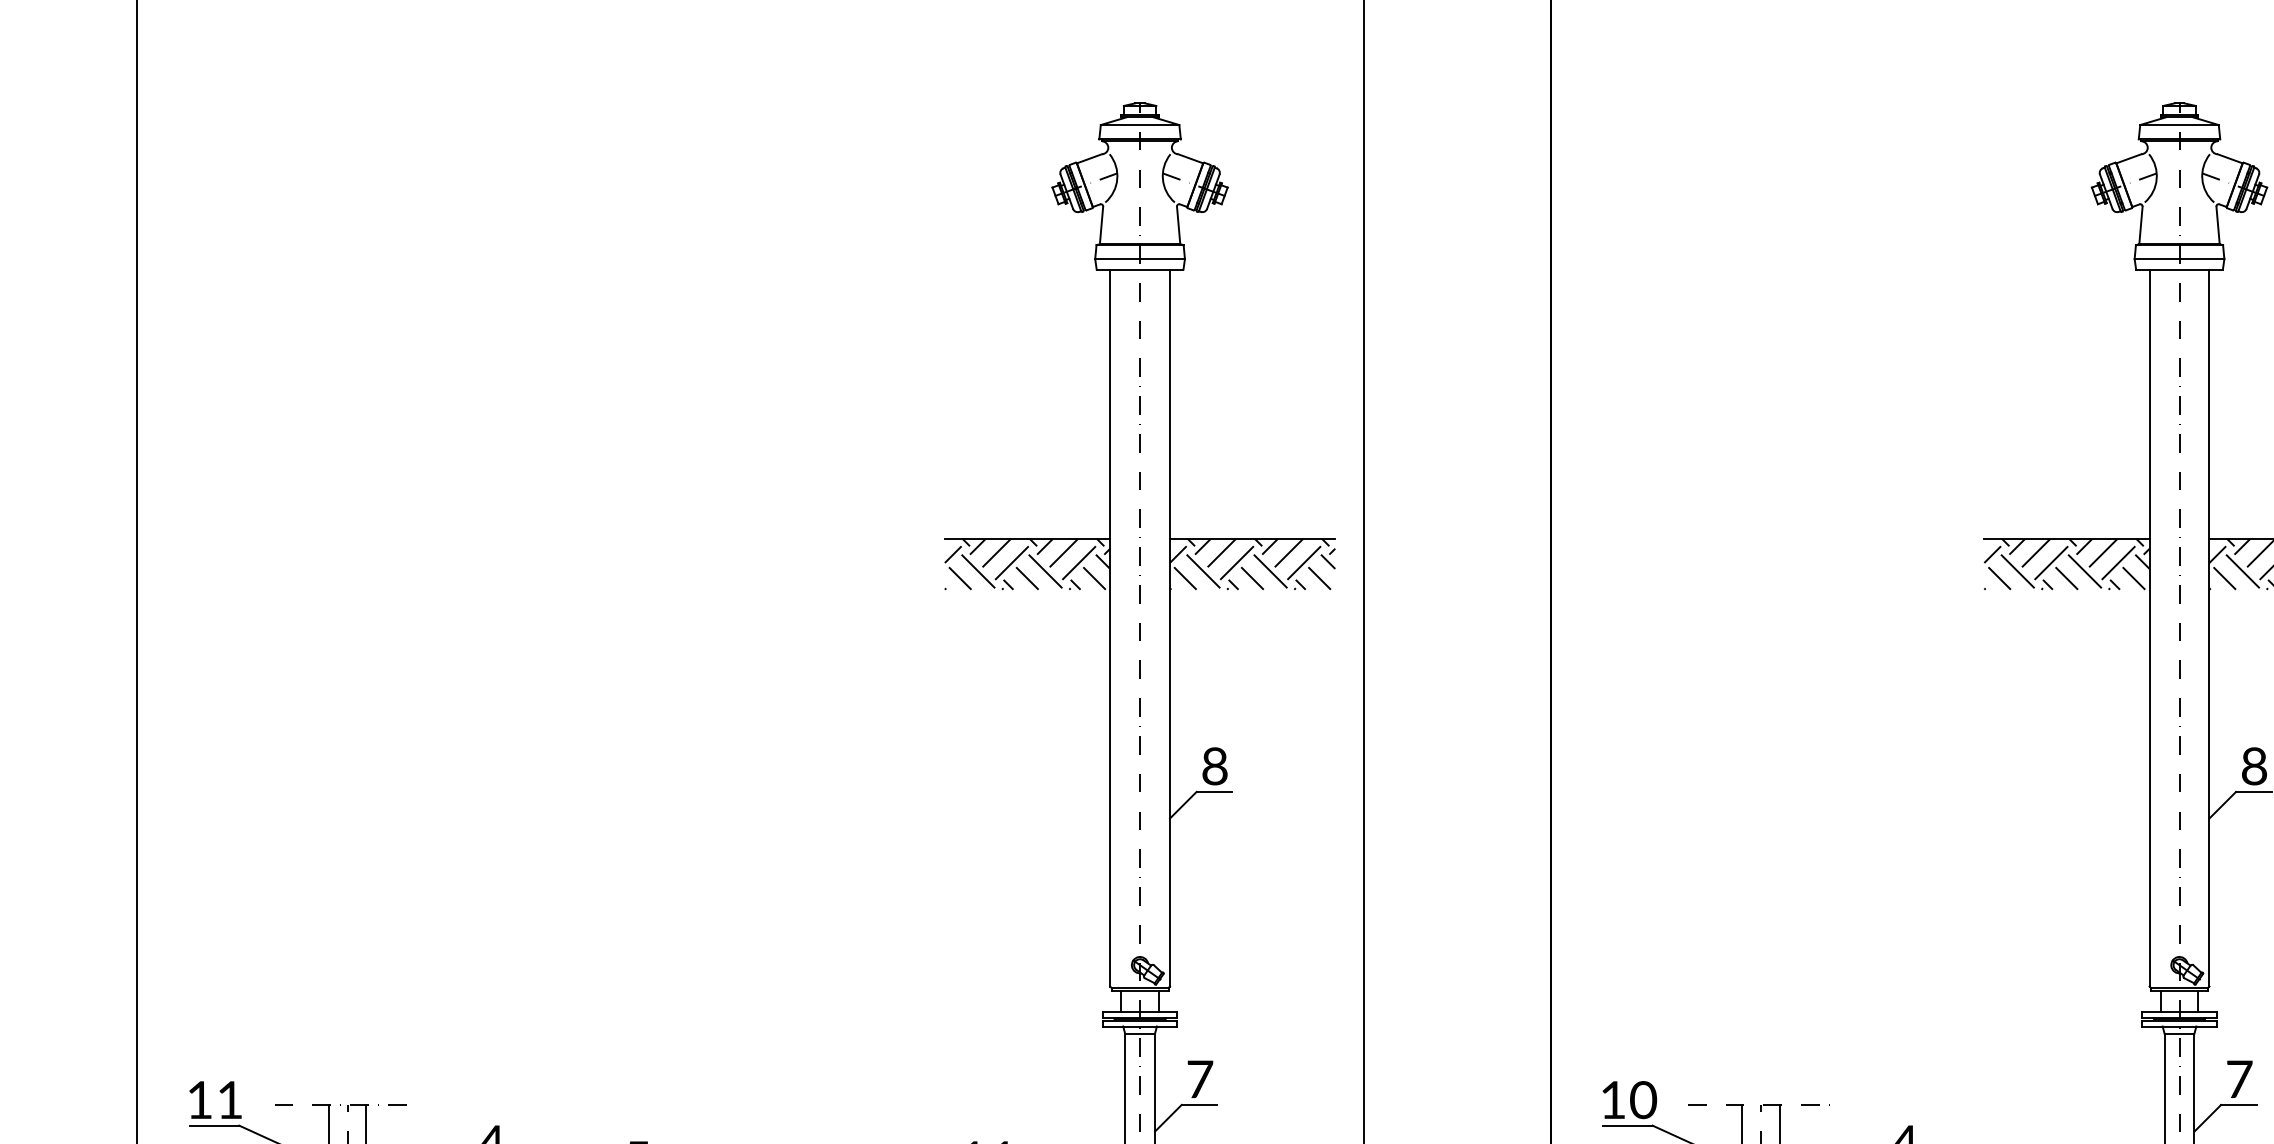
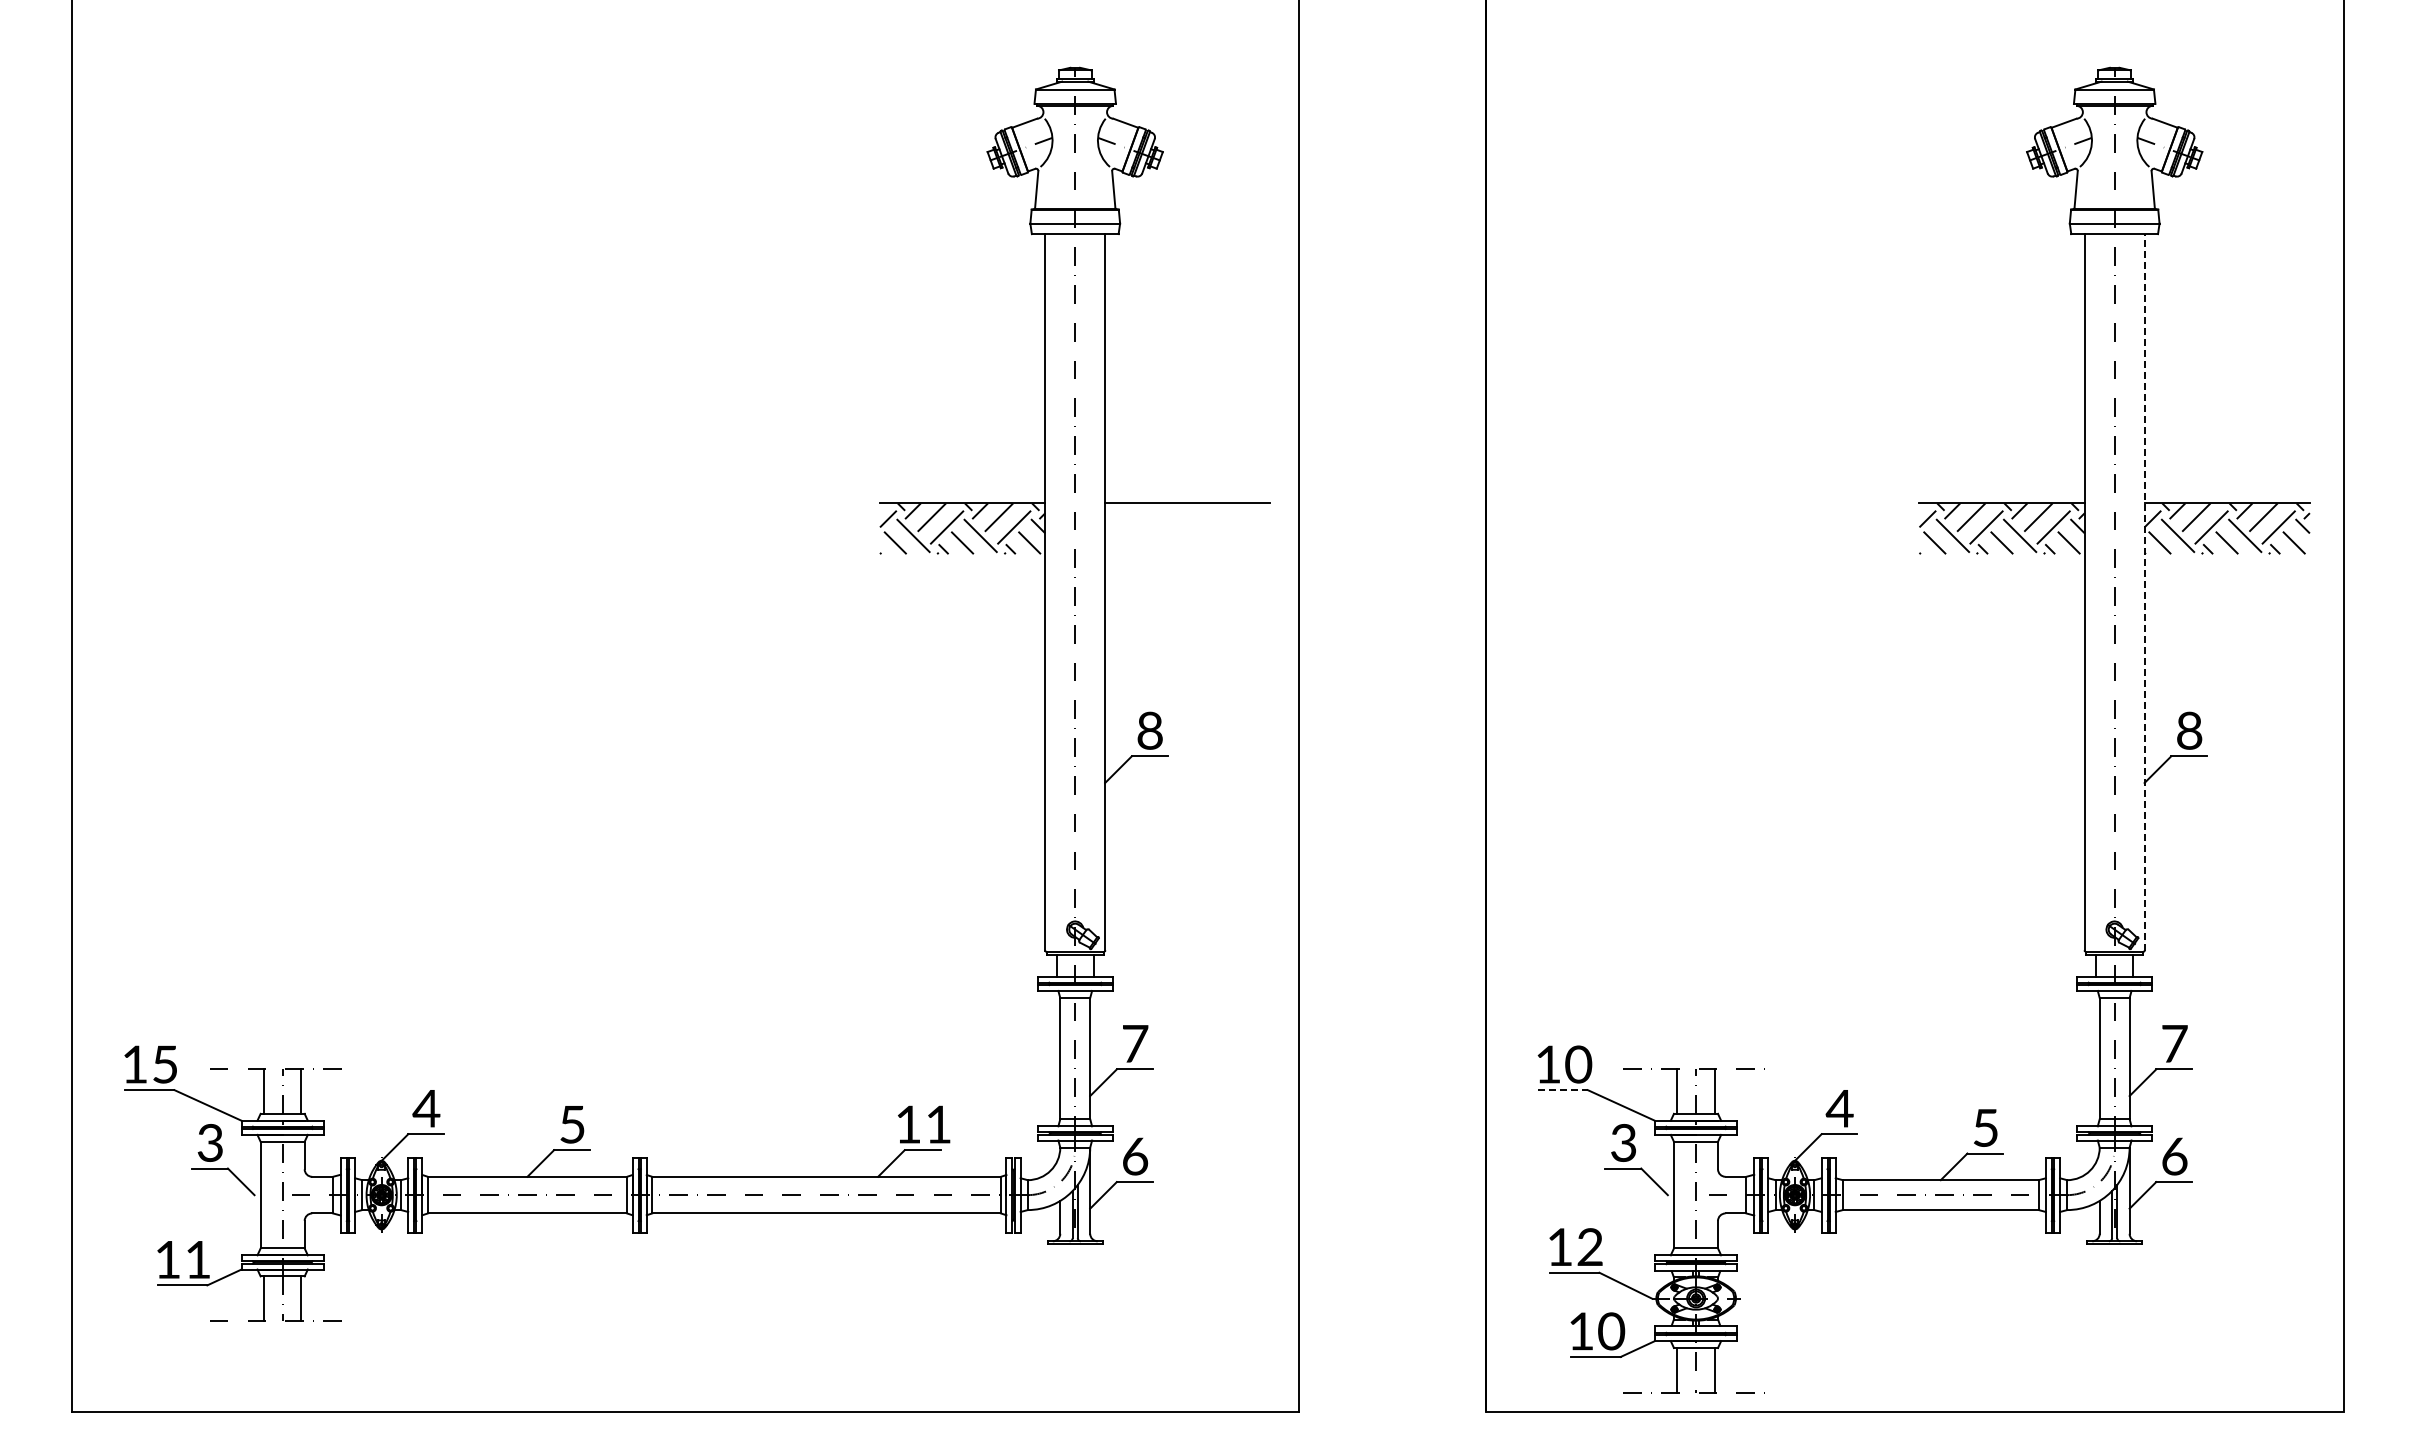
hatch: (1252, 564) -> (1187, 528), removed
line: (2209, 628) -> (2144, 592), solid -> dashed
text: (229, 1100) -> (164, 1064), 11 -> 15
line: (1628, 1126) -> (1563, 1090), solid -> dashed

